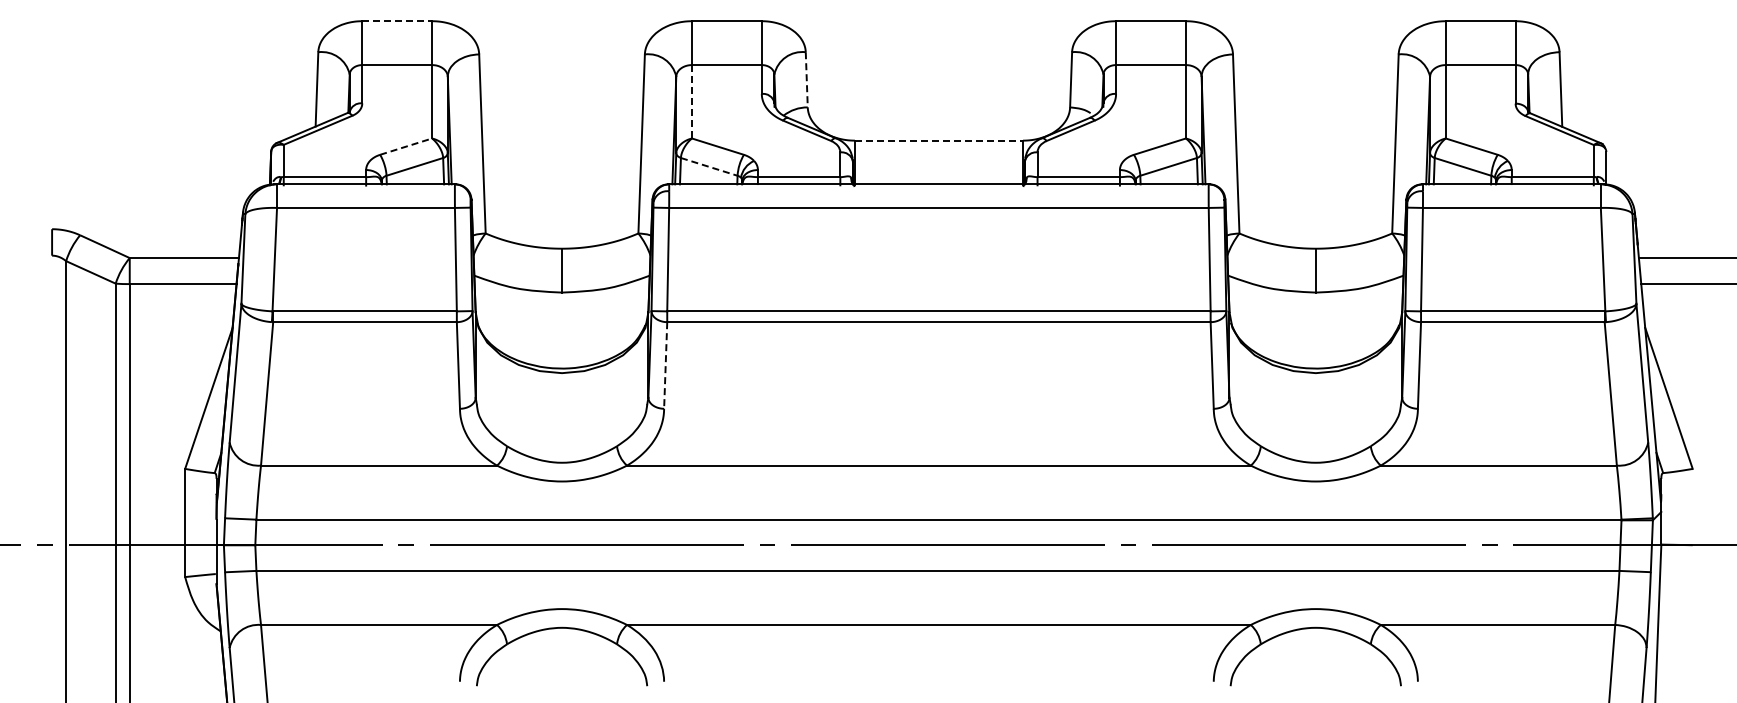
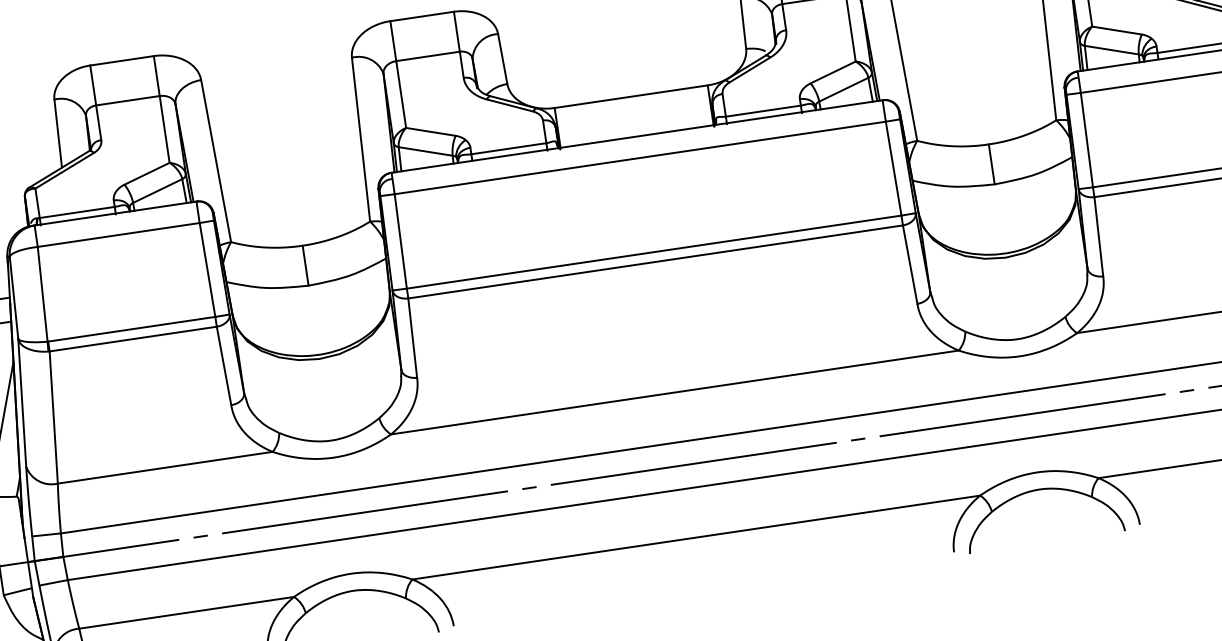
line: (397, 21) -> (122, 61), dashed -> solid
line: (806, 79) -> (502, 58), dashed -> solid
line: (691, 101) -> (400, 94), dashed -> solid
line: (939, 140) -> (631, 96), dashed -> solid
line: (406, 146) -> (147, 173), dashed -> solid
line: (709, 166) -> (425, 151), dashed -> solid
line: (665, 366) -> (412, 339), dashed -> solid

